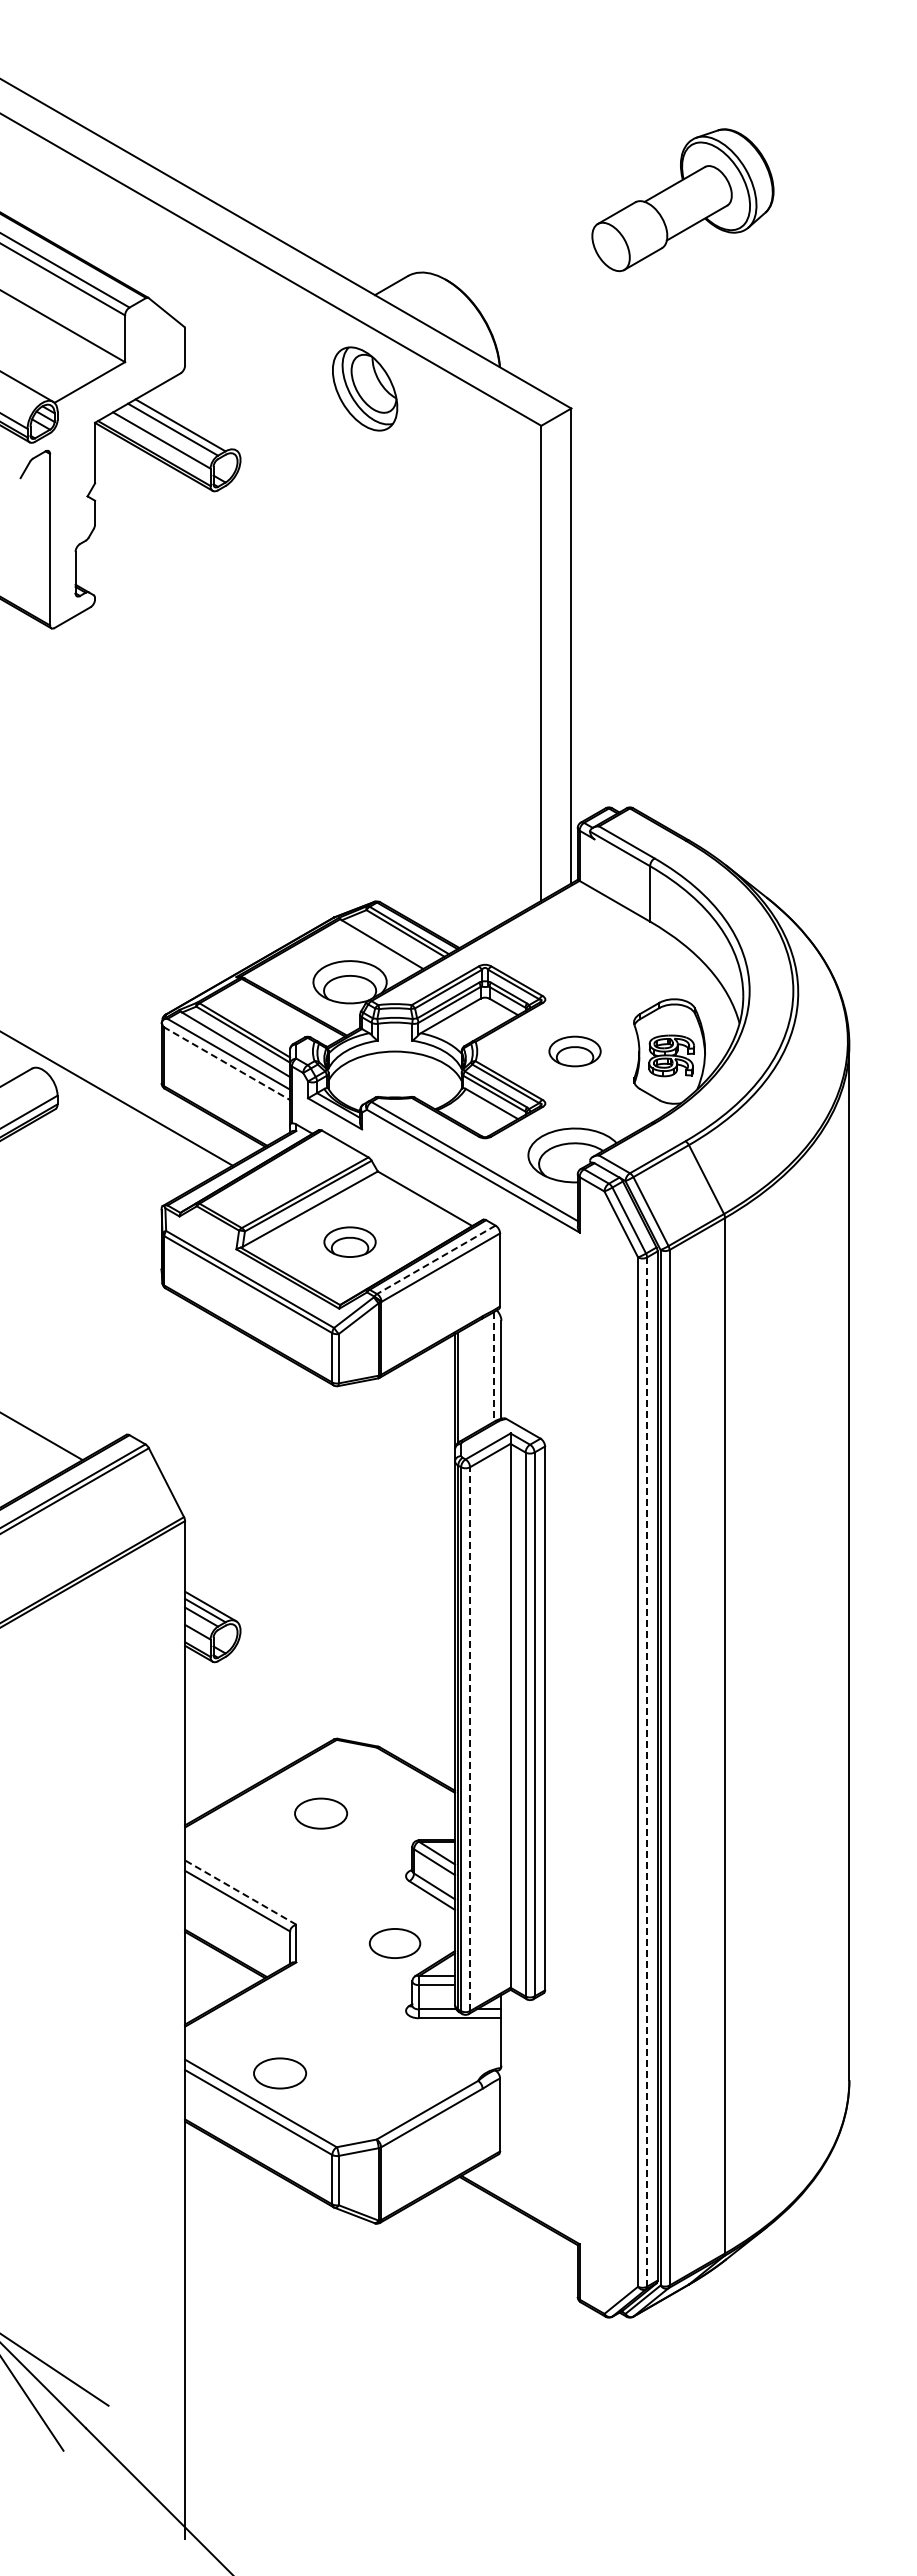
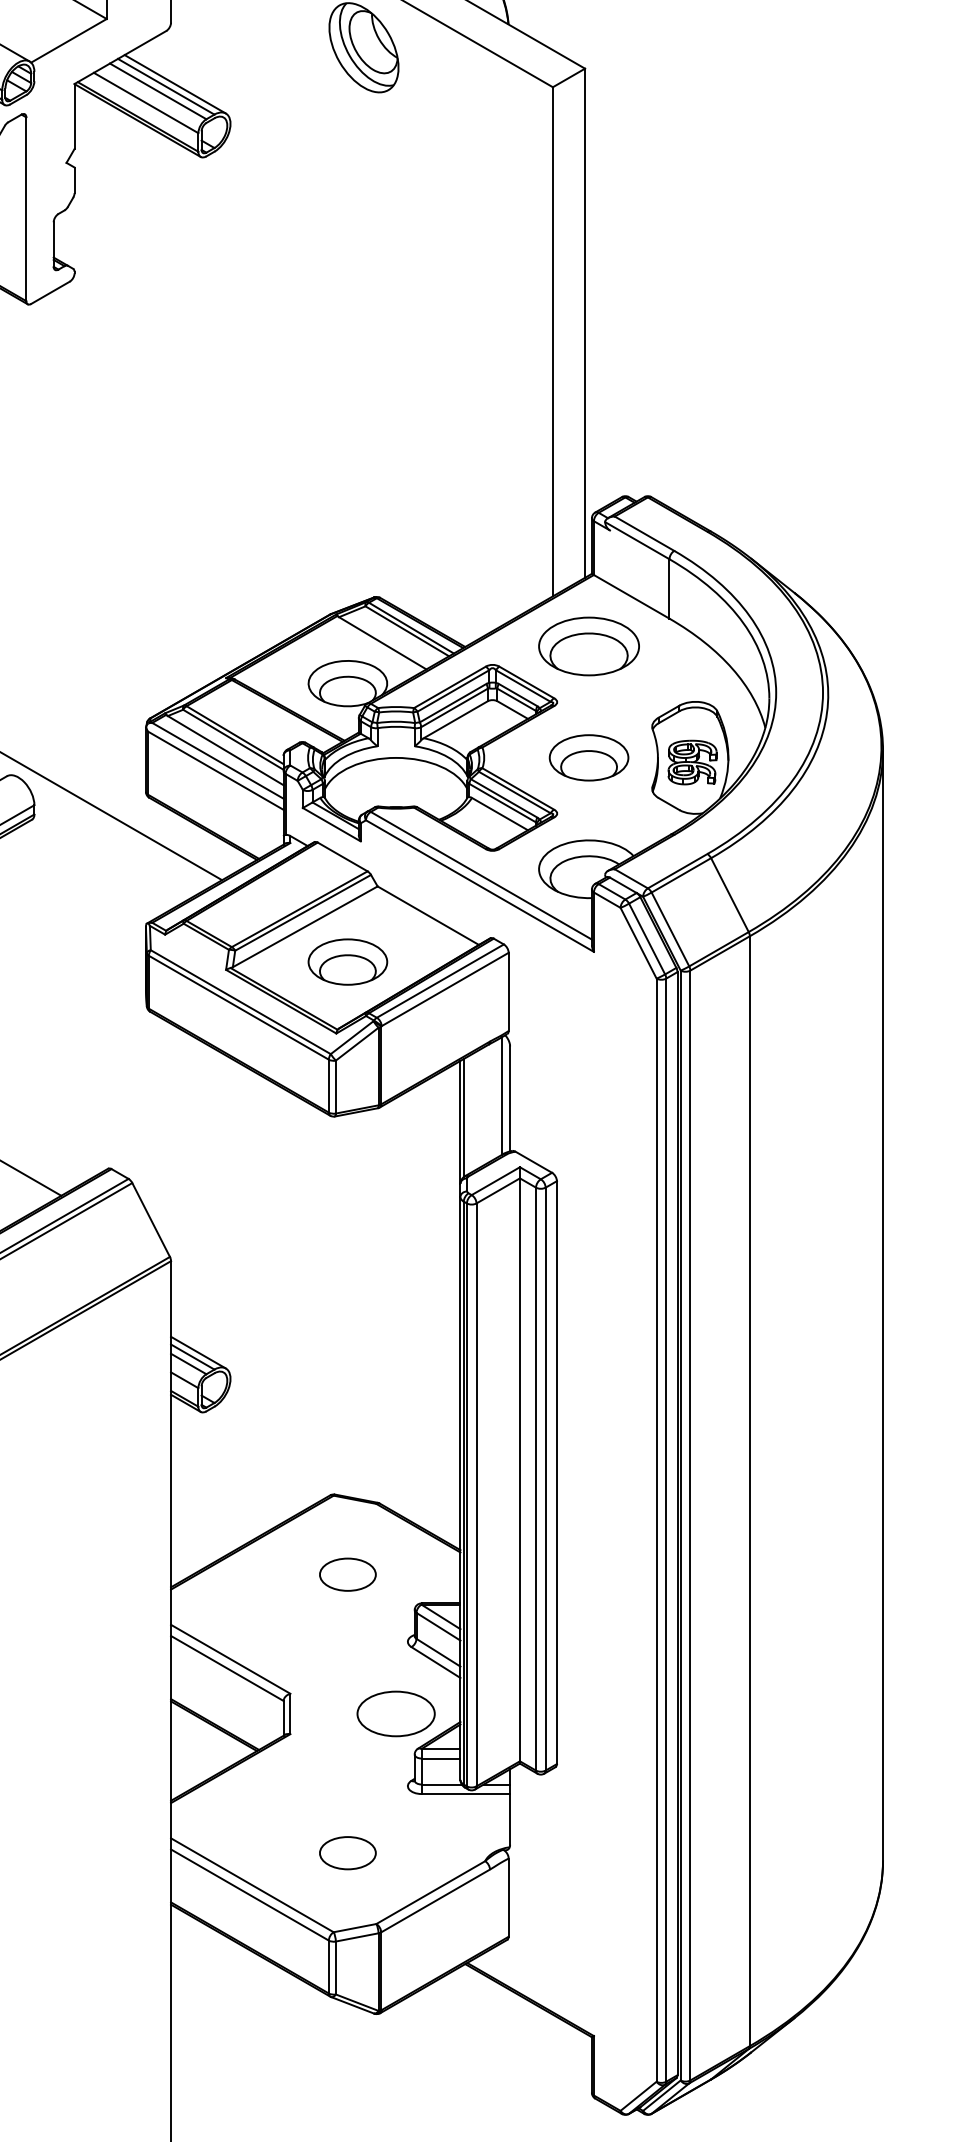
line: (188, 422) -> (174, 83), added
part: (574, 947) -> (588, 646), added
part: (574, 1051) -> (588, 757), size x1.43
line: (227, 1063) -> (216, 770), dashed -> solid
part: (349, 1242) -> (347, 962), size x1.43
line: (435, 1260) -> (439, 981), dashed -> solid
line: (493, 1367) -> (501, 1096), dashed -> solid
line: (470, 1739) -> (476, 1495), dashed -> solid
line: (647, 1772) -> (666, 1530), dashed -> solid
part: (321, 1813) -> (348, 1574), moved
line: (240, 1892) -> (230, 1659), dashed -> solid
part: (394, 1943) -> (395, 1713), size x1.43
part: (280, 2073) -> (348, 1853), moved

